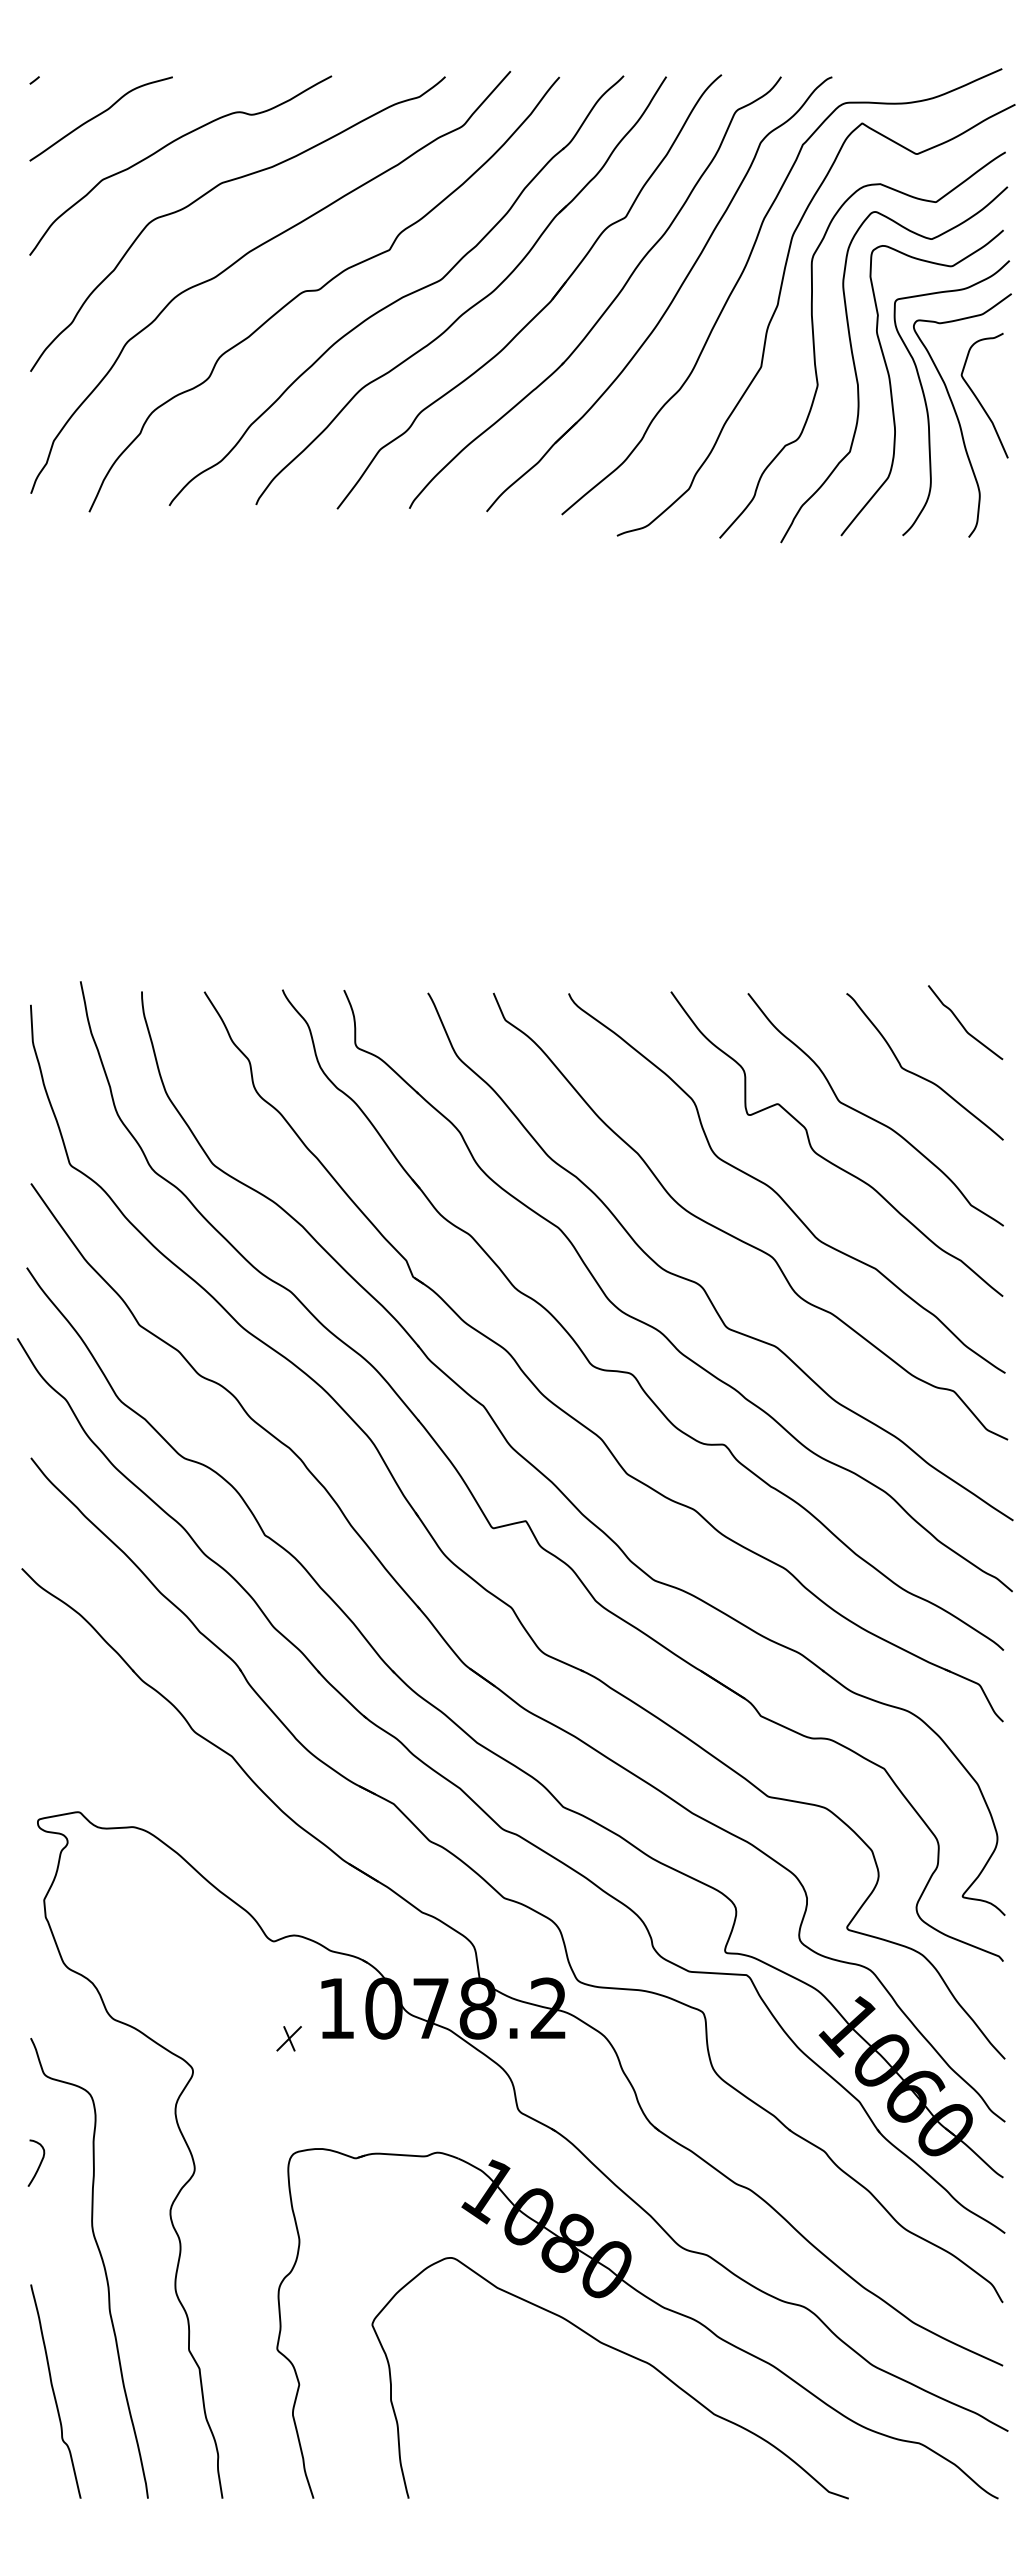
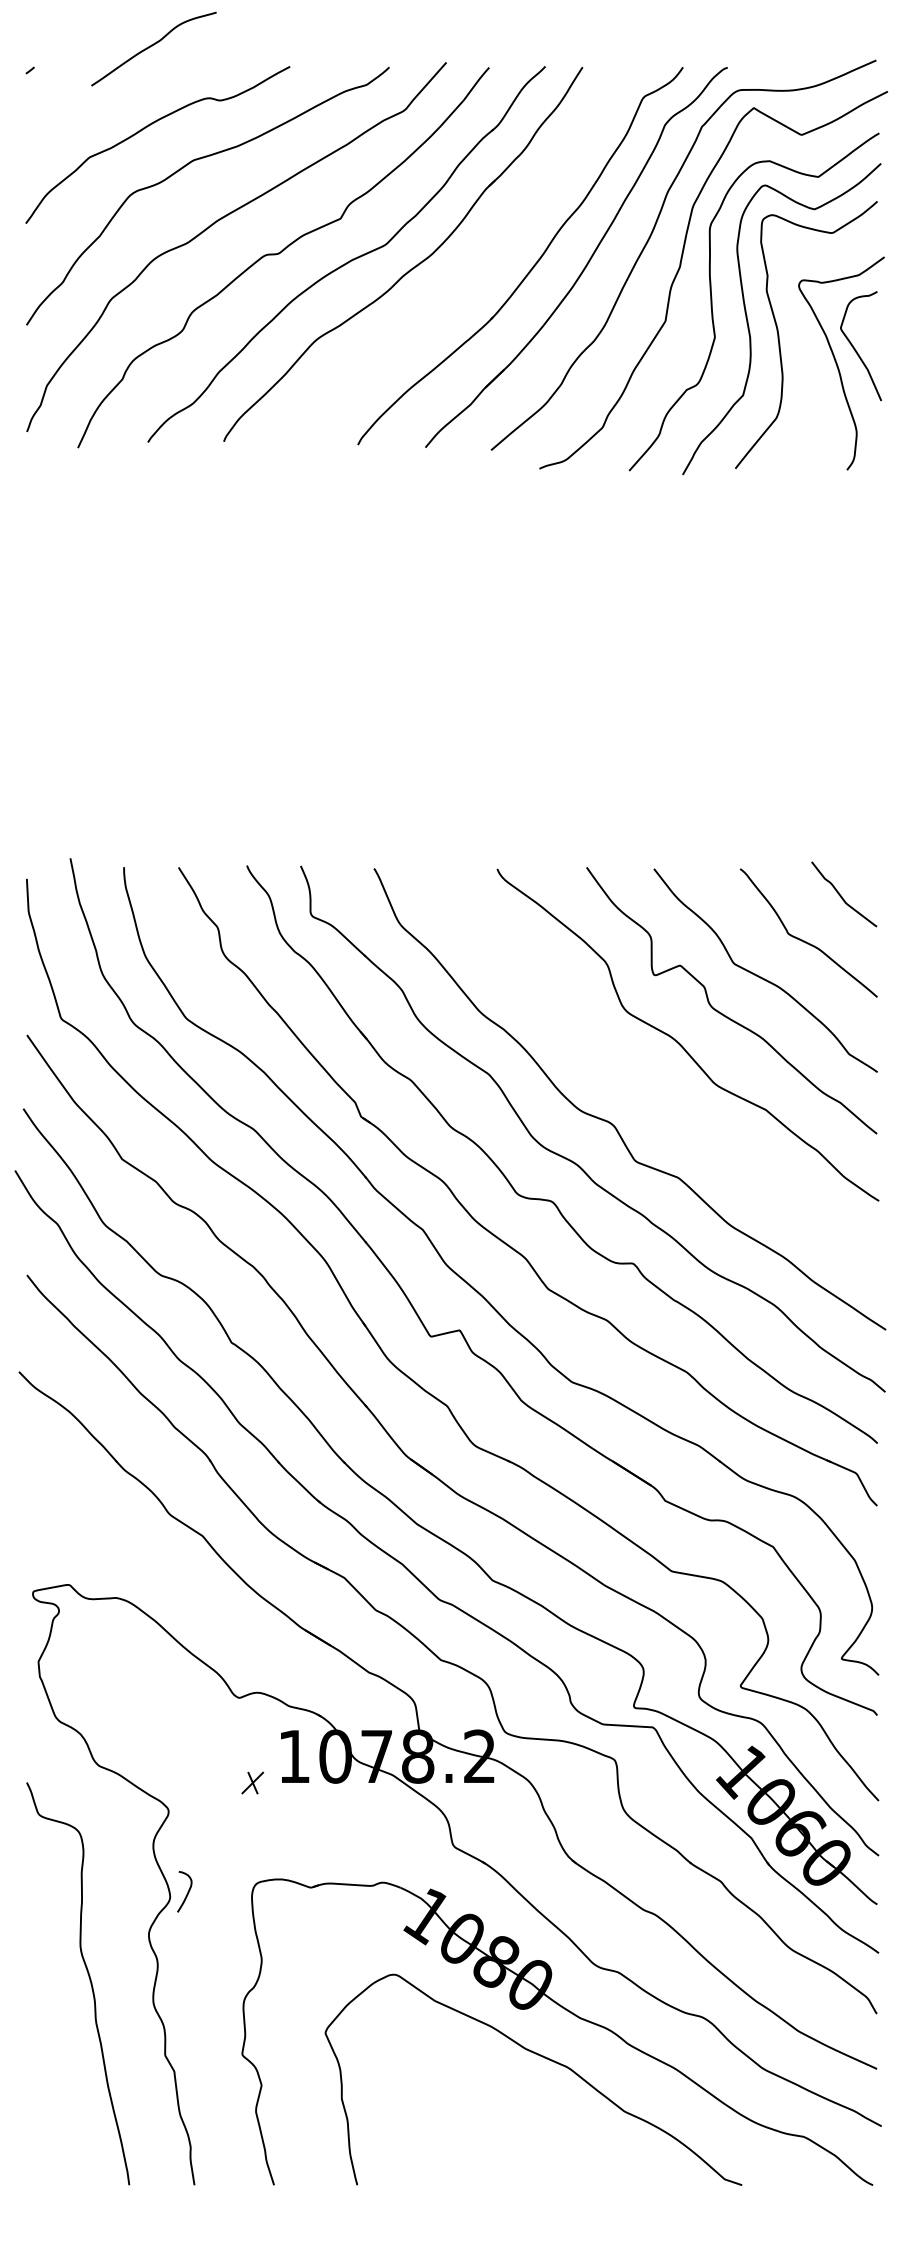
curve: (98, 116) -> (151, 46), moved
part: (544, 306) -> (476, 268), removed
curve: (927, 405) -> (810, 354), removed
curve: (739, 1238) -> (646, 1083), removed
curve: (39, 2163) -> (187, 1892), moved
curve: (54, 2391) -> (47, 2091), removed

